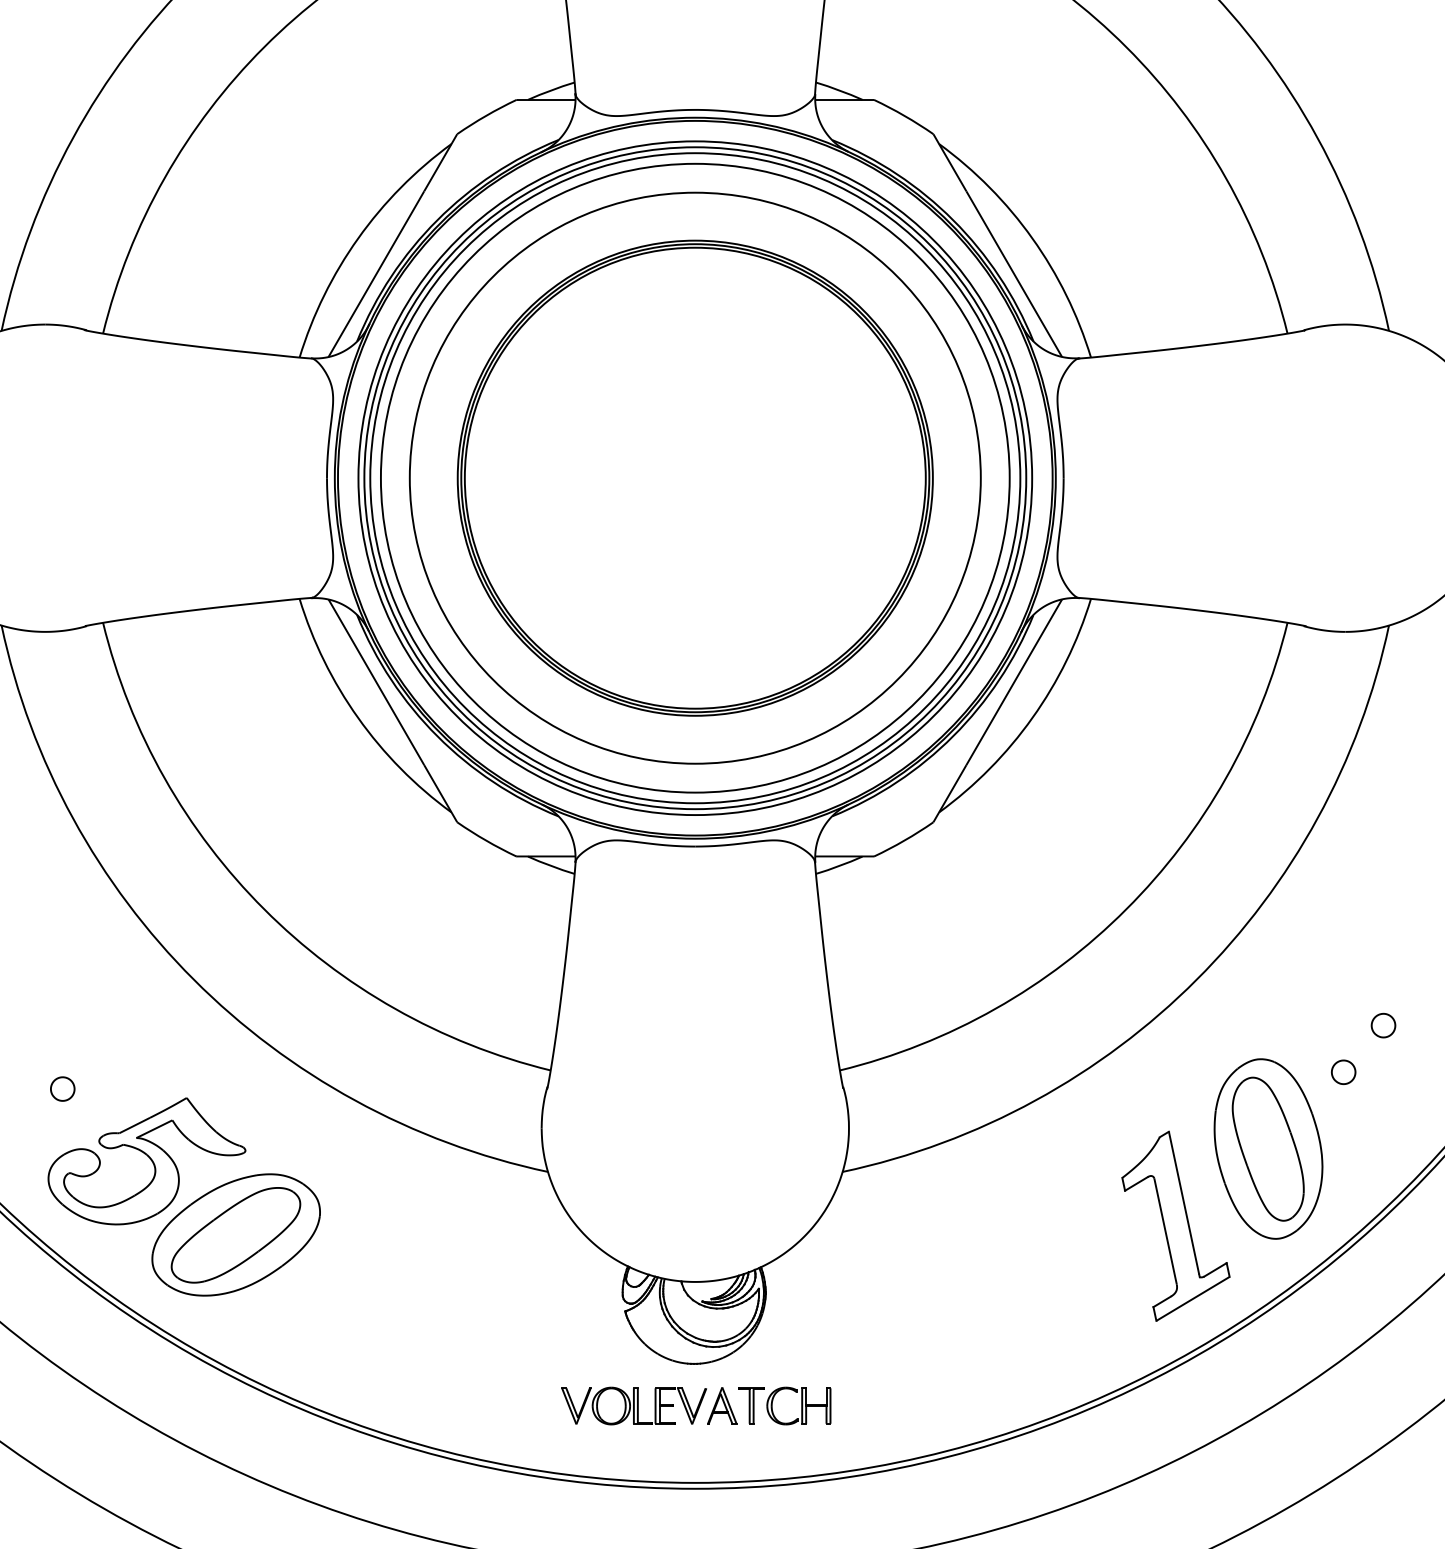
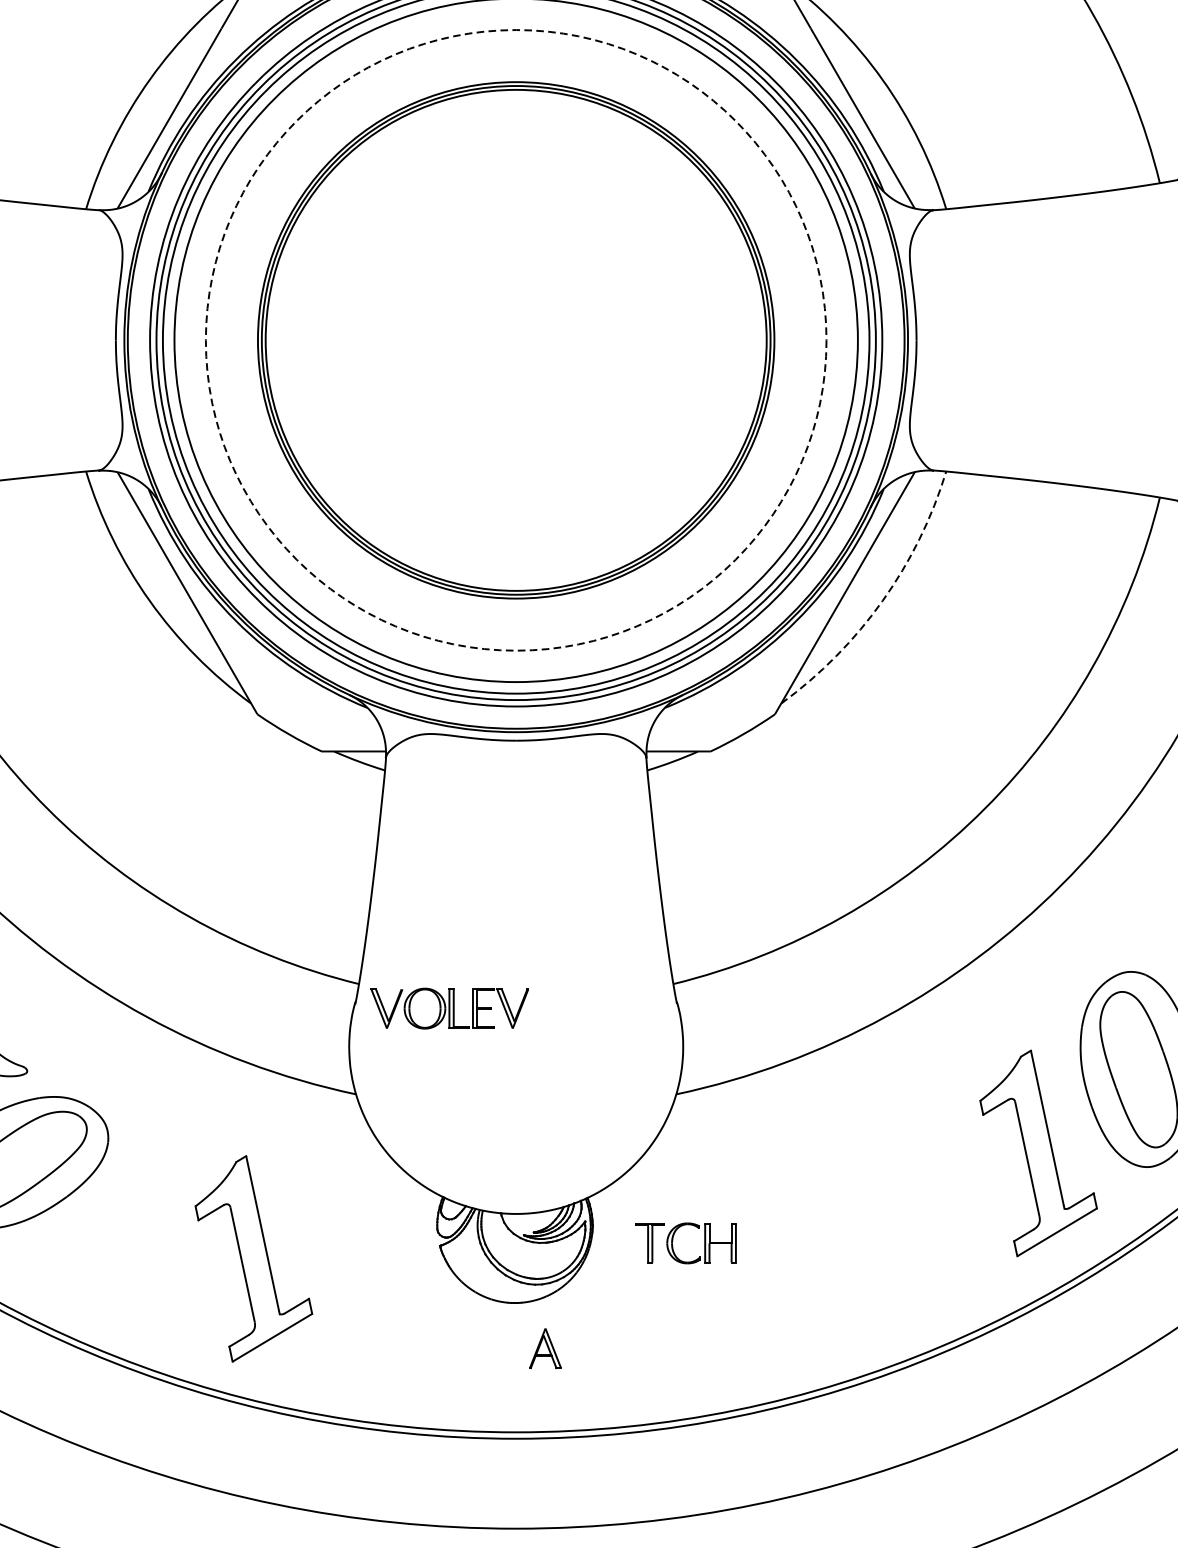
circle: (694, 477) -> (515, 339), solid -> dashed
arc: (1032, 717) -> (882, 600), solid -> dashed
part: (453, 1322) -> (253, 1258), added
part: (633, 1405) -> (449, 1008), moved
part: (772, 1405) -> (672, 1242), moved

